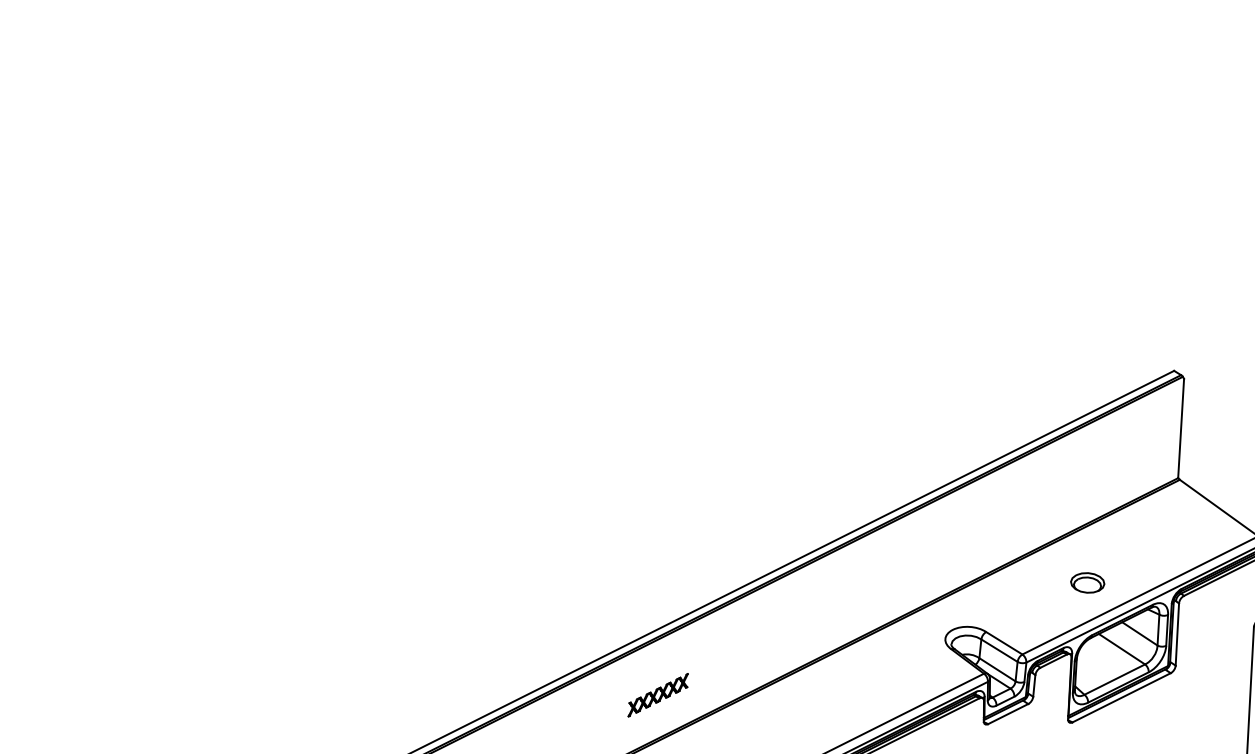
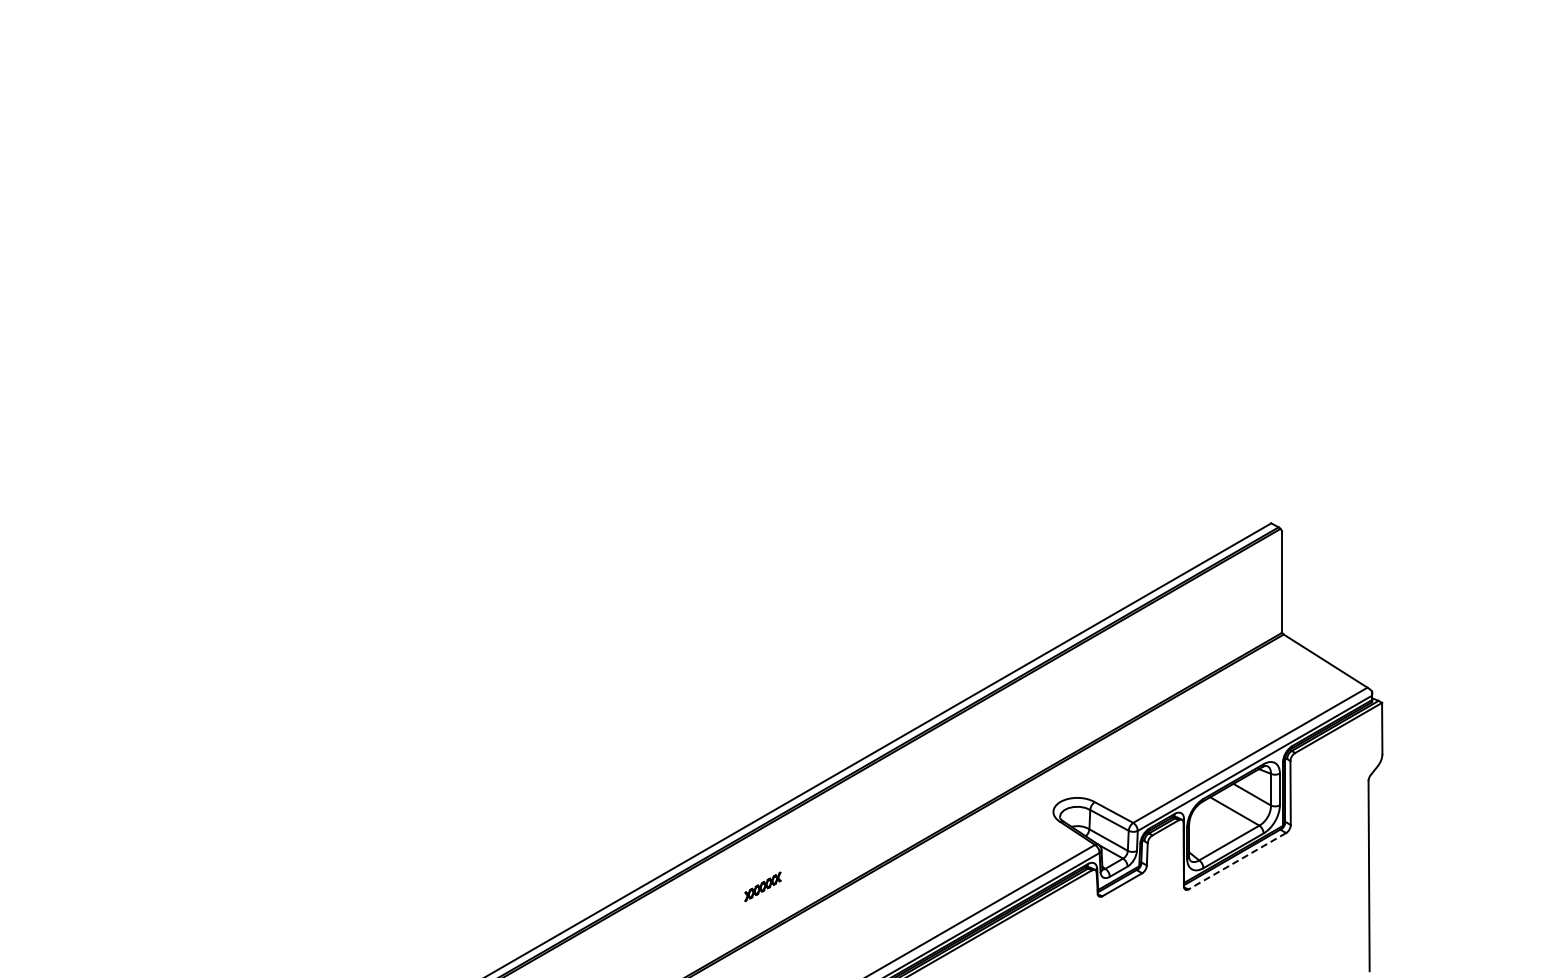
part: (1087, 582) -> (1195, 745), removed
part: (657, 694) -> (762, 886), size x0.6
line: (1120, 698) -> (1236, 861), solid -> dashed

